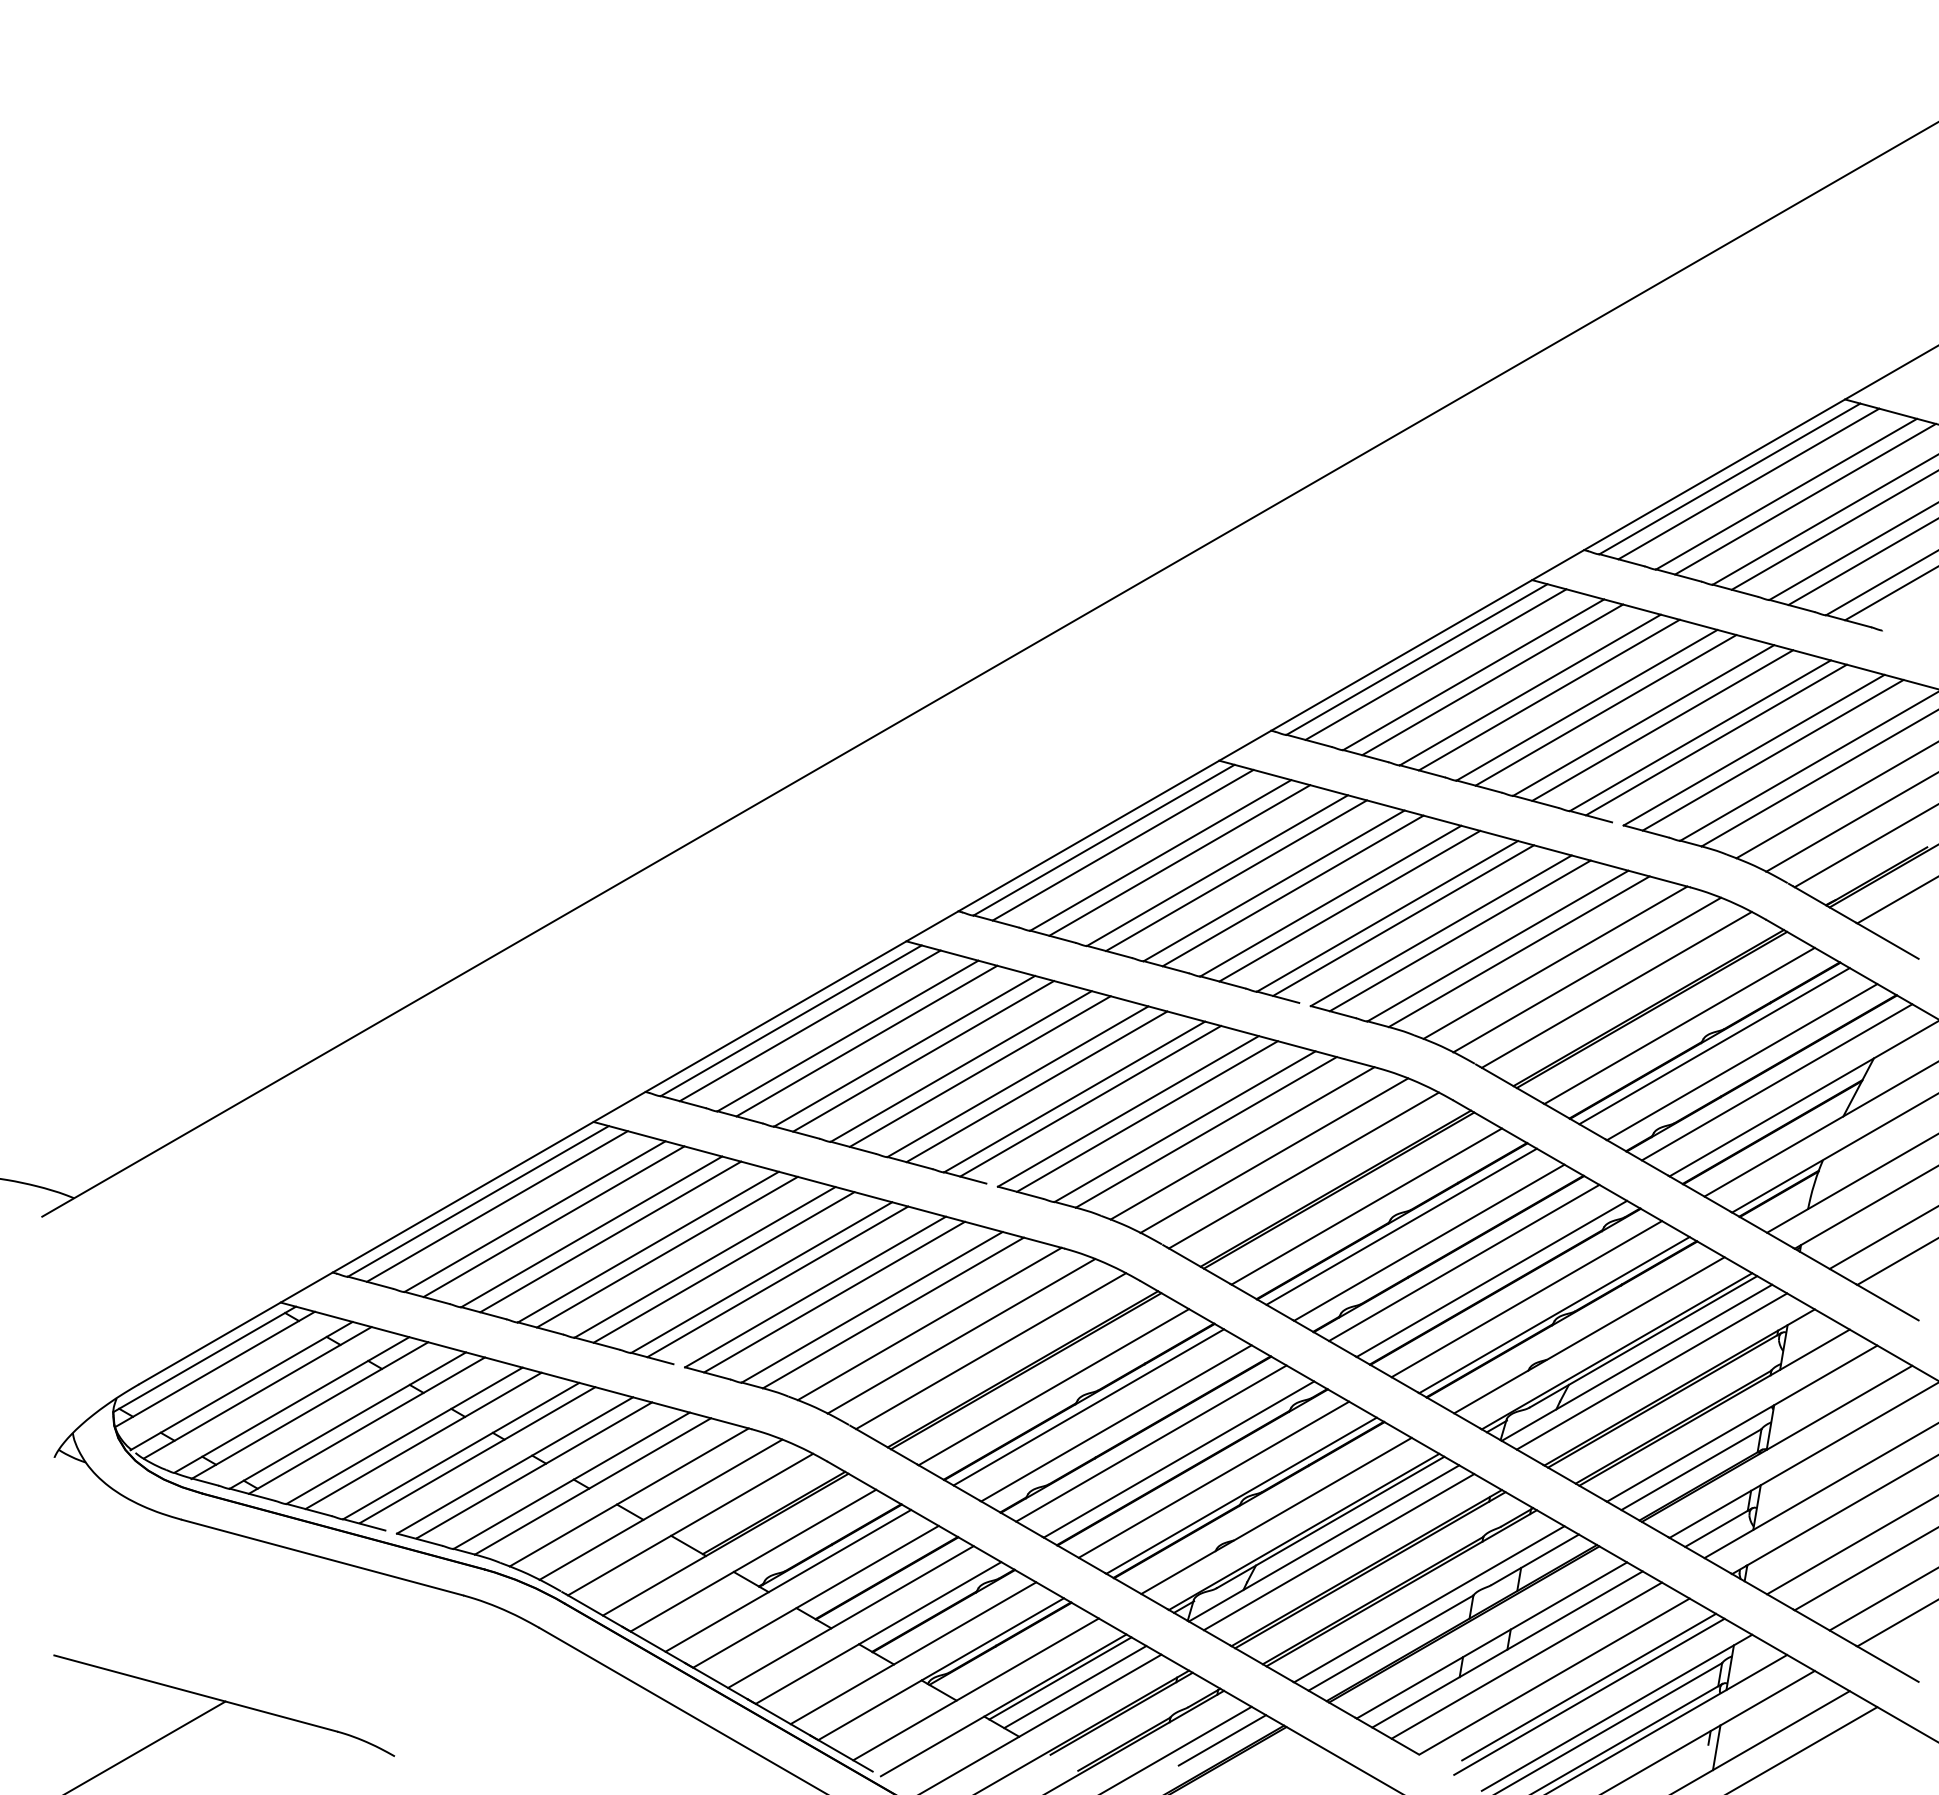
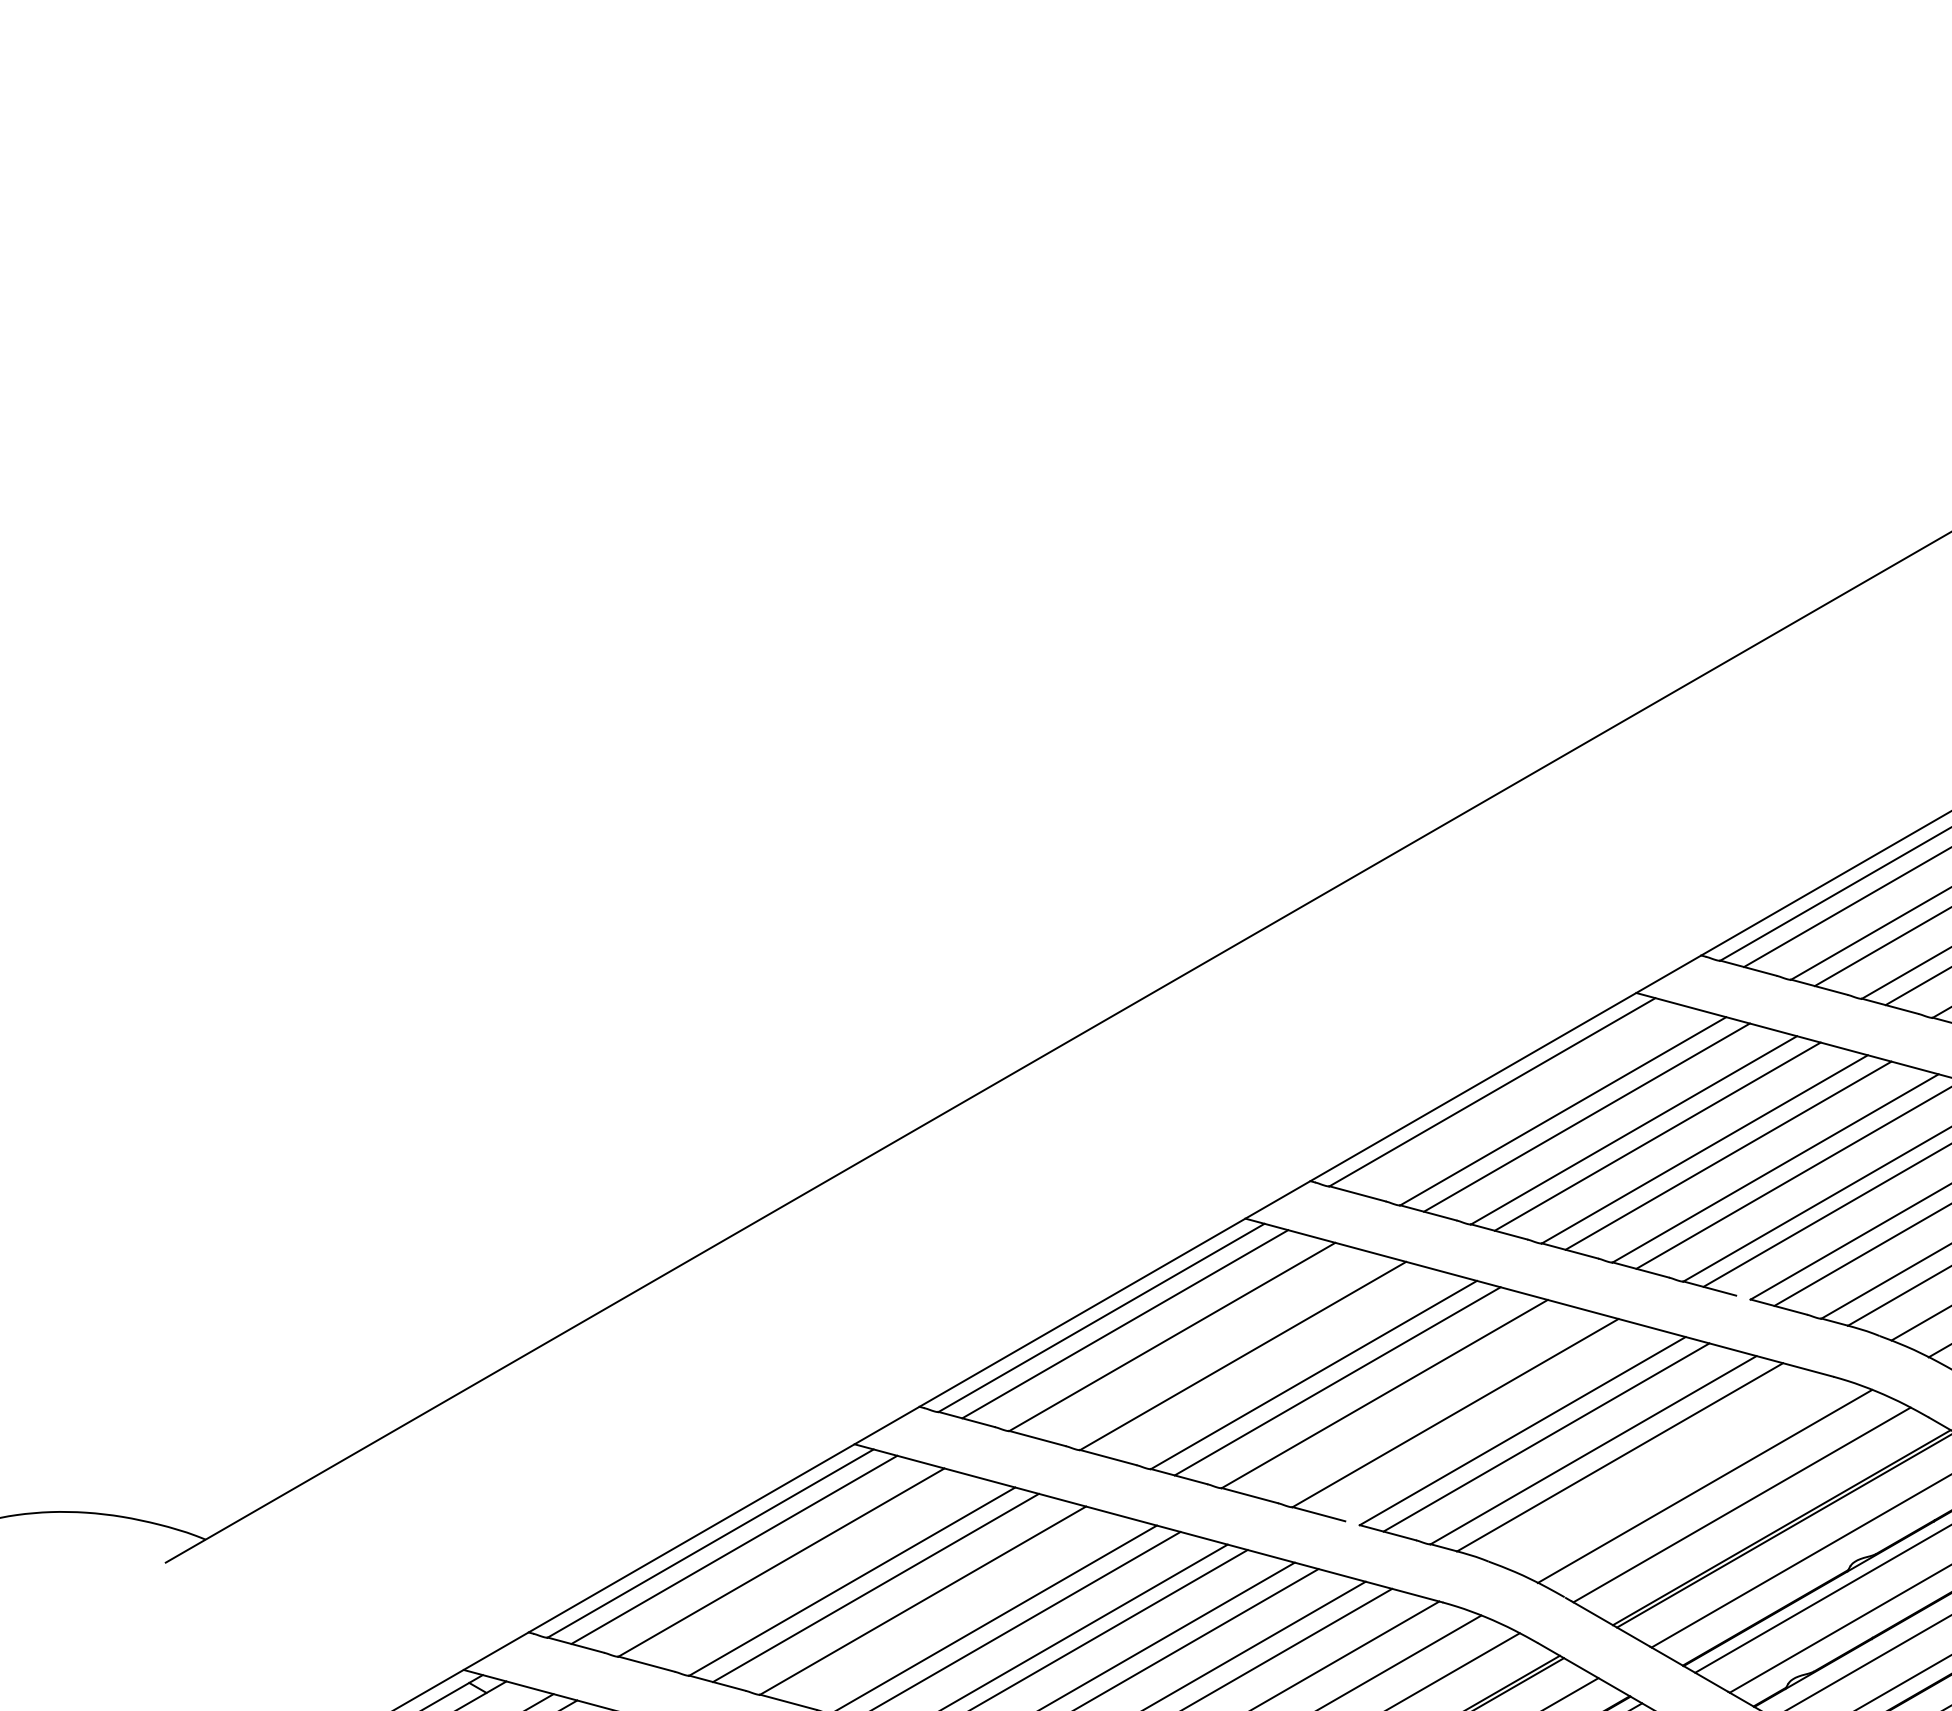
line: (1122, 844) -> (1515, 1097), removed
line: (866, 1040) -> (1195, 1342), removed
line: (923, 1056) -> (1266, 1362), removed
line: (1036, 1086) -> (1407, 1399), removed
line: (1090, 1100) -> (1475, 1417), removed
line: (1242, 1143) -> (1665, 1471), removed
line: (553, 1221) -> (804, 1568), removed
line: (666, 1251) -> (945, 1606), removed

